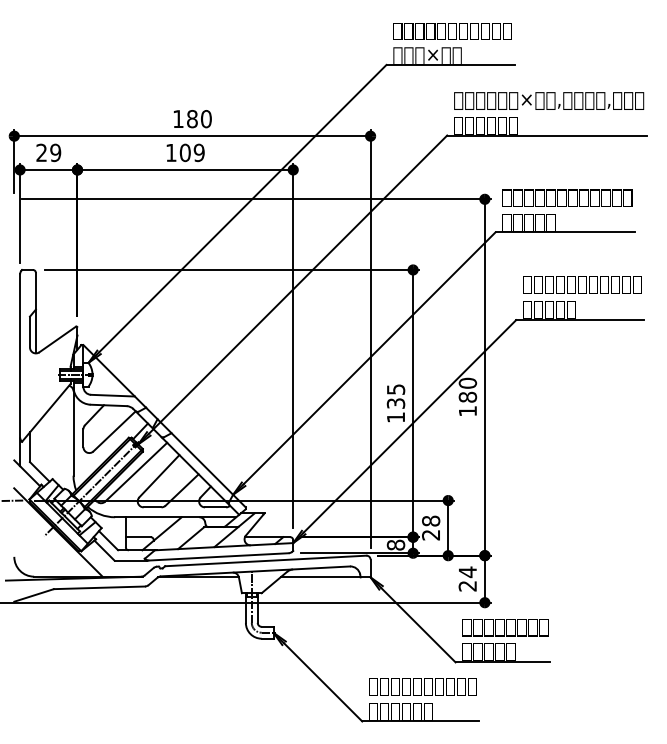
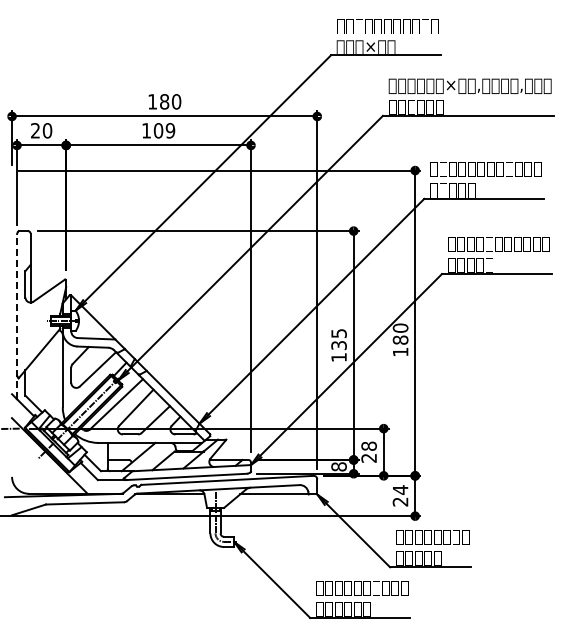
text: (55, 152) -> (47, 130), 29 -> 20
line: (20, 369) -> (17, 316), solid -> dashed

